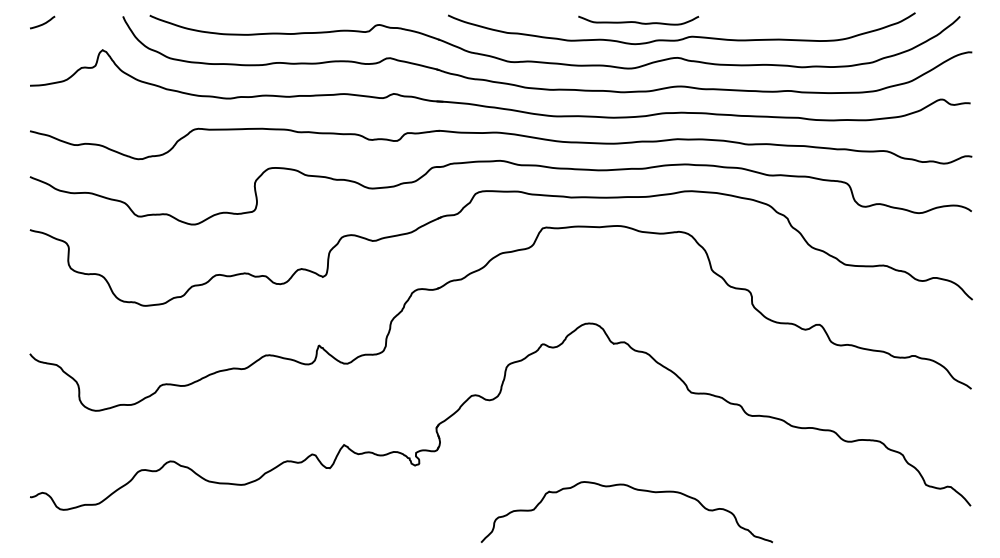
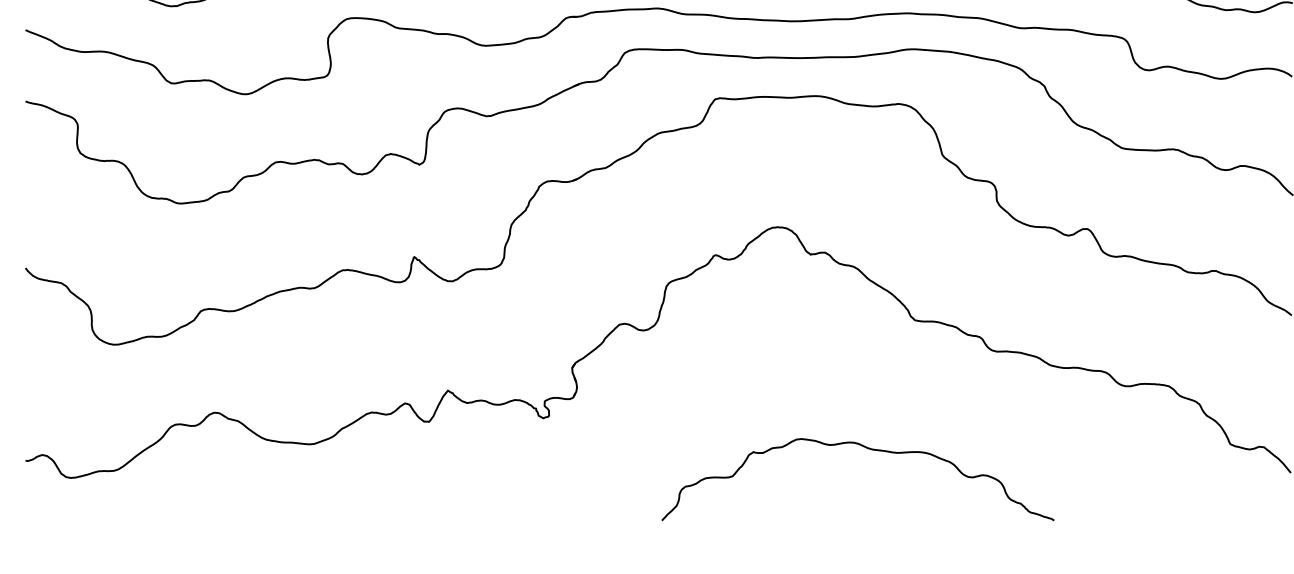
curve: (633, 489) -> (866, 449), moved

